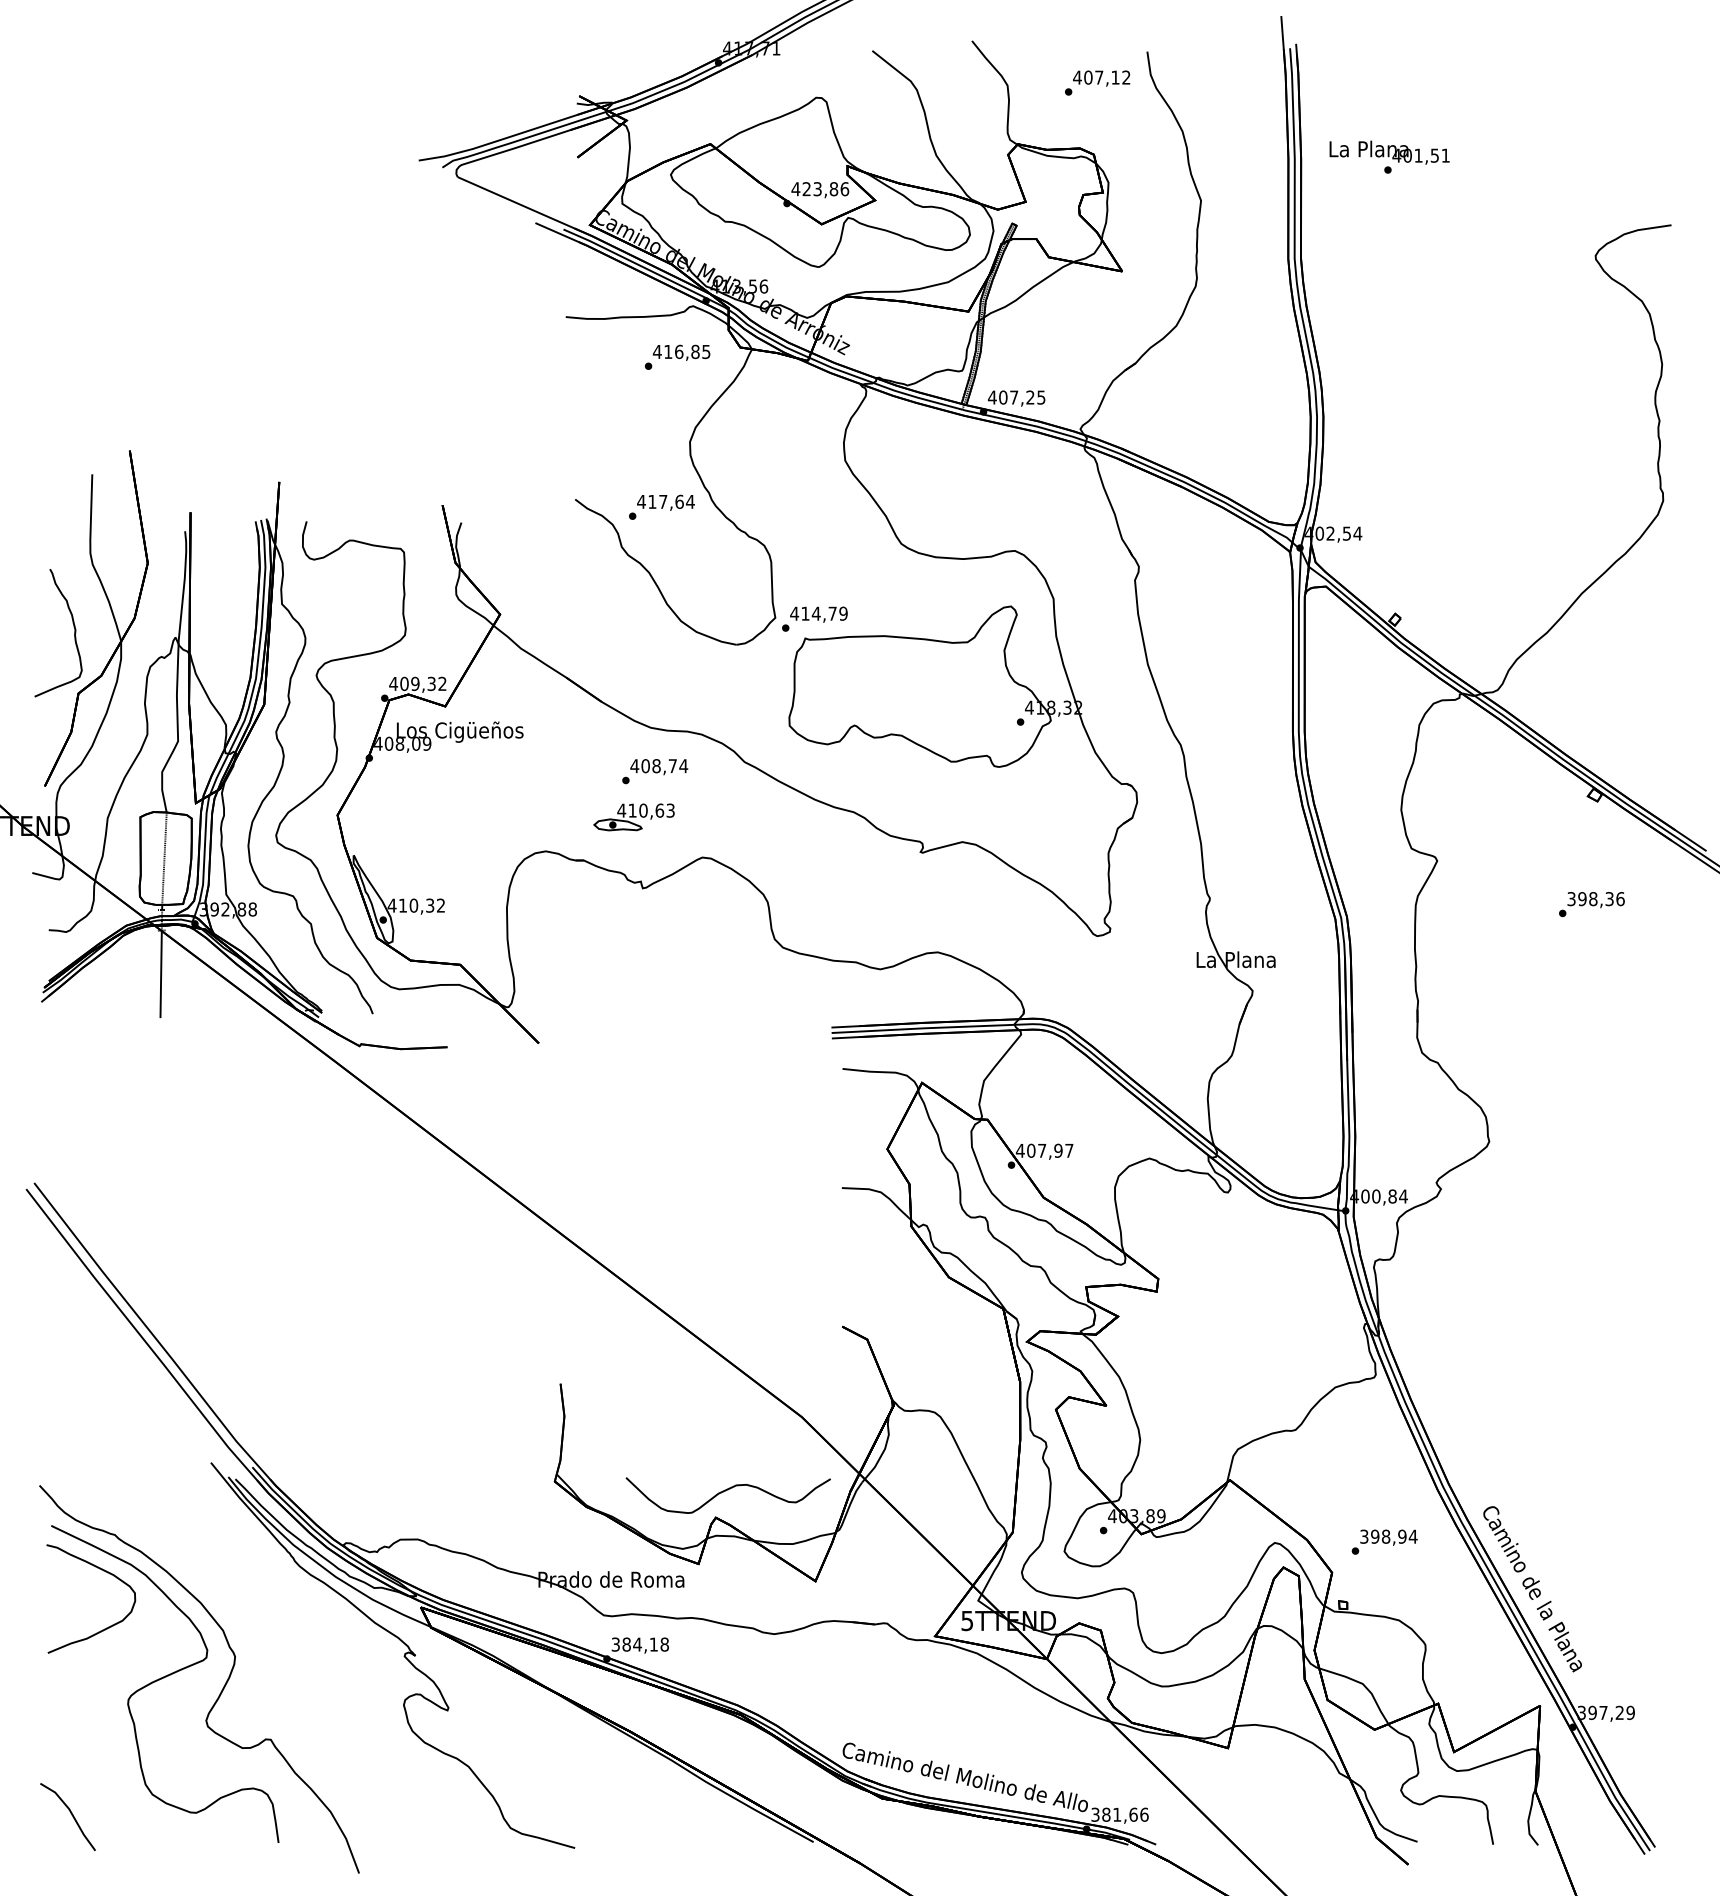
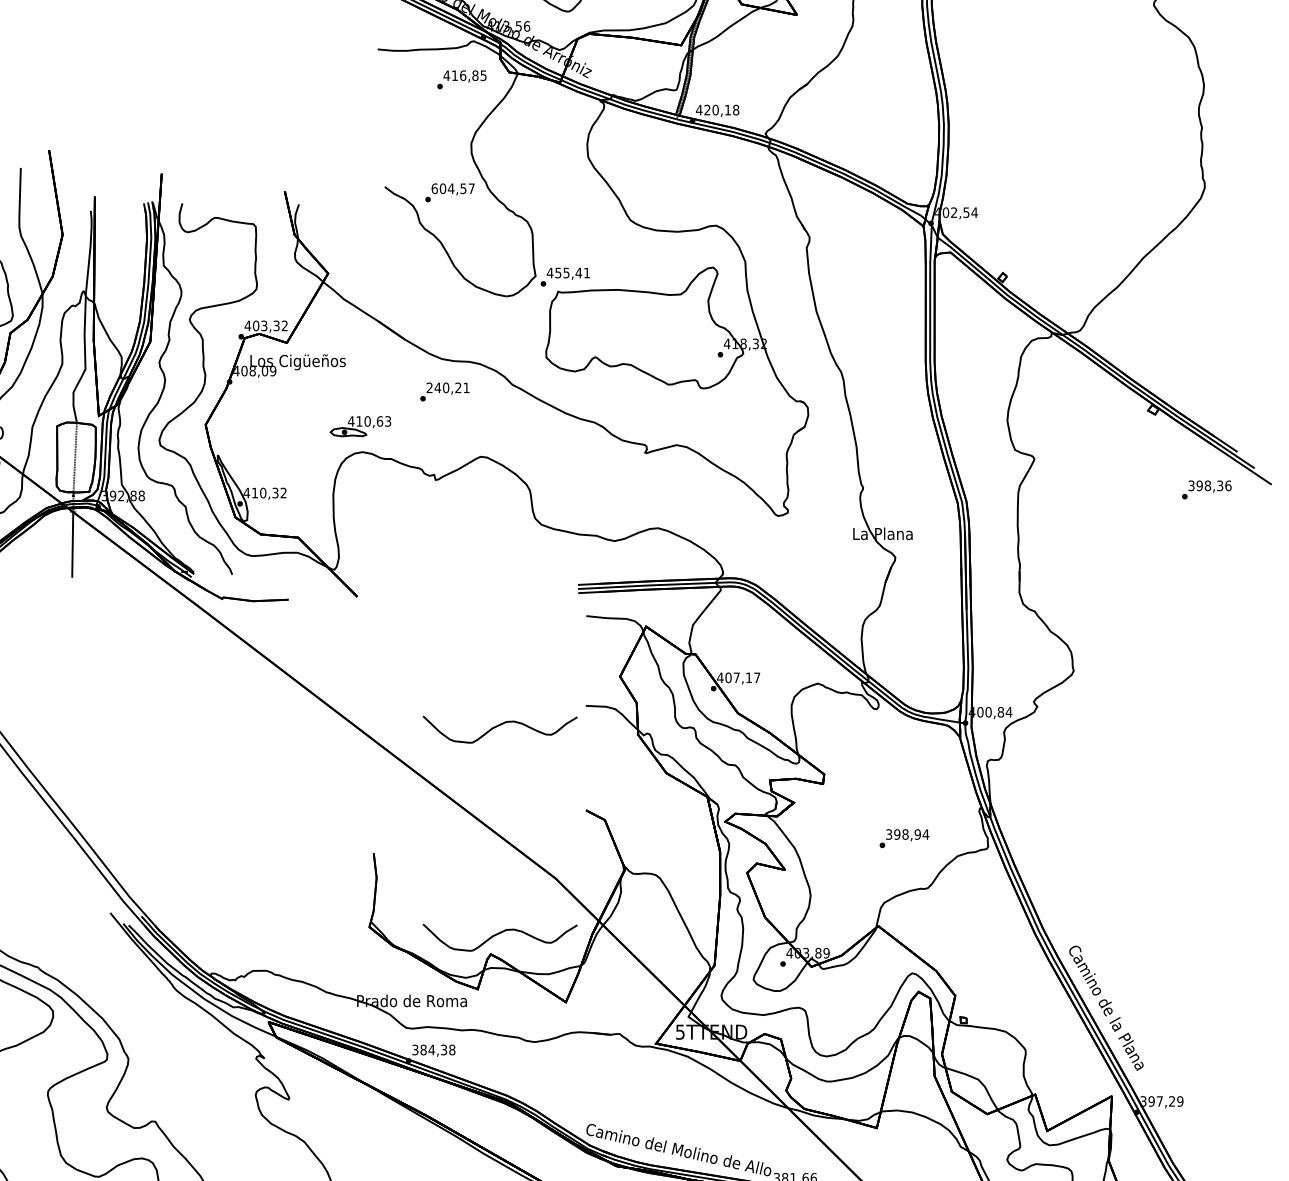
text: (1022, 397) -> (721, 110), 407,25 -> 420,18
text: (665, 501) -> (452, 188), 417,64 -> 604,57
text: (824, 613) -> (572, 272), 414,79 -> 455,41
text: (415, 683) -> (264, 325), 409,32 -> 403,32
text: (659, 766) -> (448, 388), 408,74 -> 240,21
part: (633, 817) -> (360, 426), moved
text: (1591, 904) -> (1206, 489), moved
text: (1058, 1150) -> (749, 677), 407,97 -> 407,17
curve: (725, 1215) -> (498, 726), added
text: (1384, 1541) -> (904, 838), moved
text: (653, 1644) -> (443, 1049), 384,18 -> 384,38

